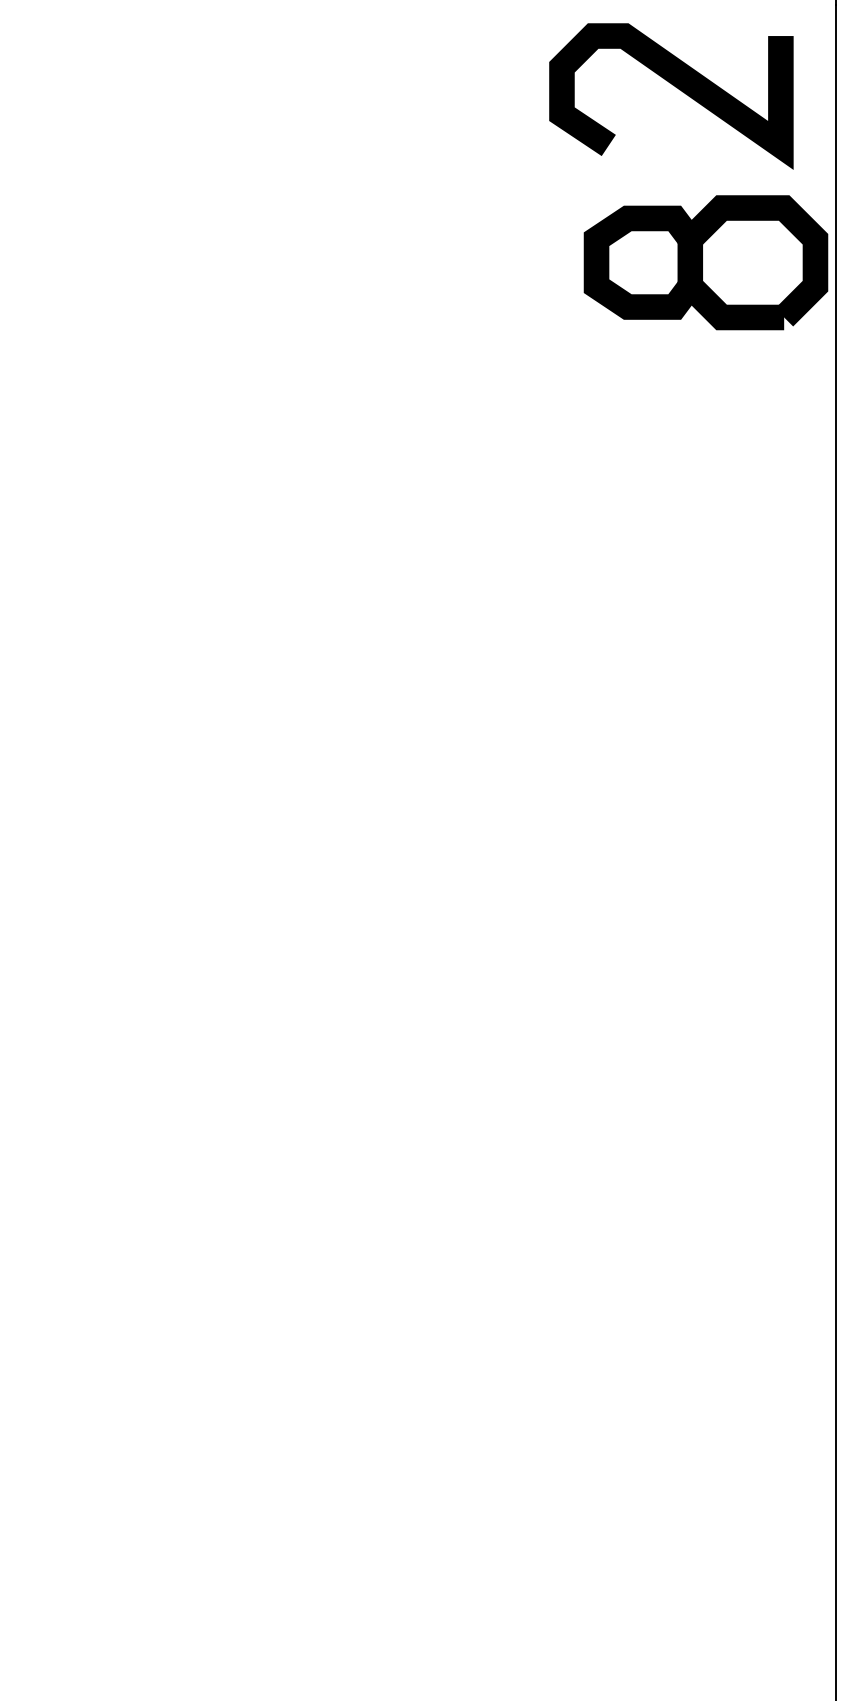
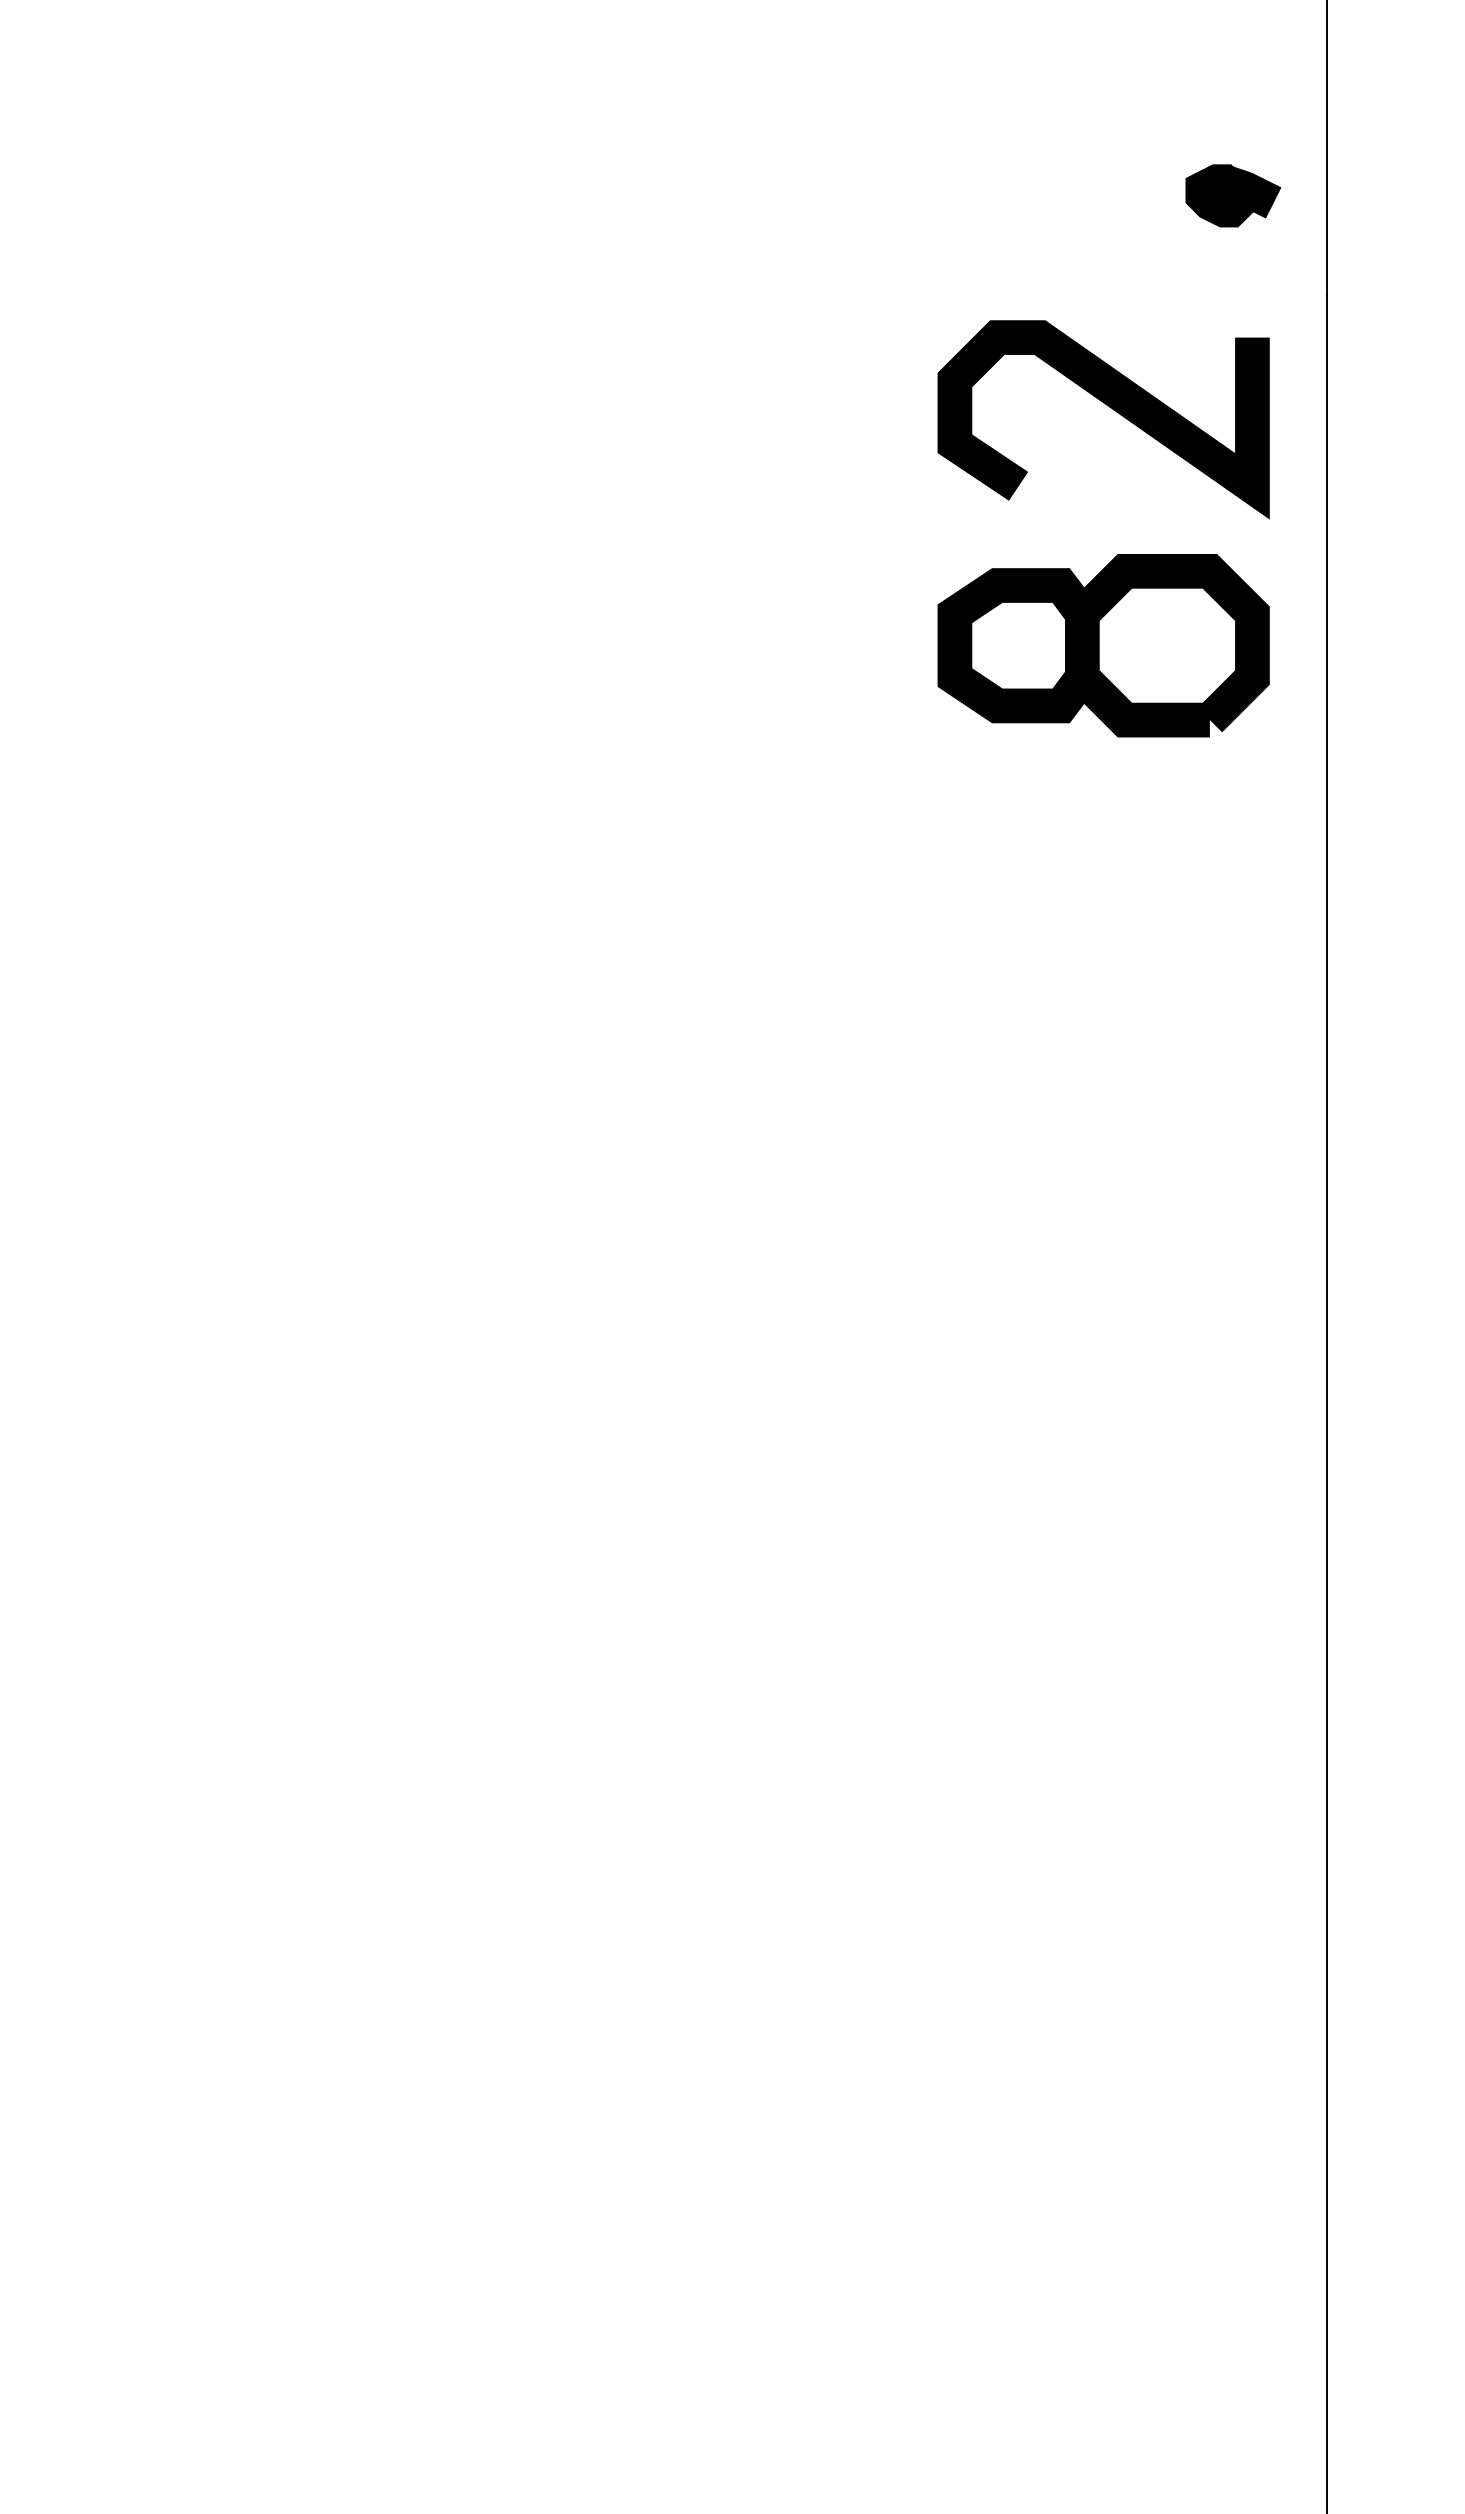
part: (705, 262) -> (1103, 645), moved

